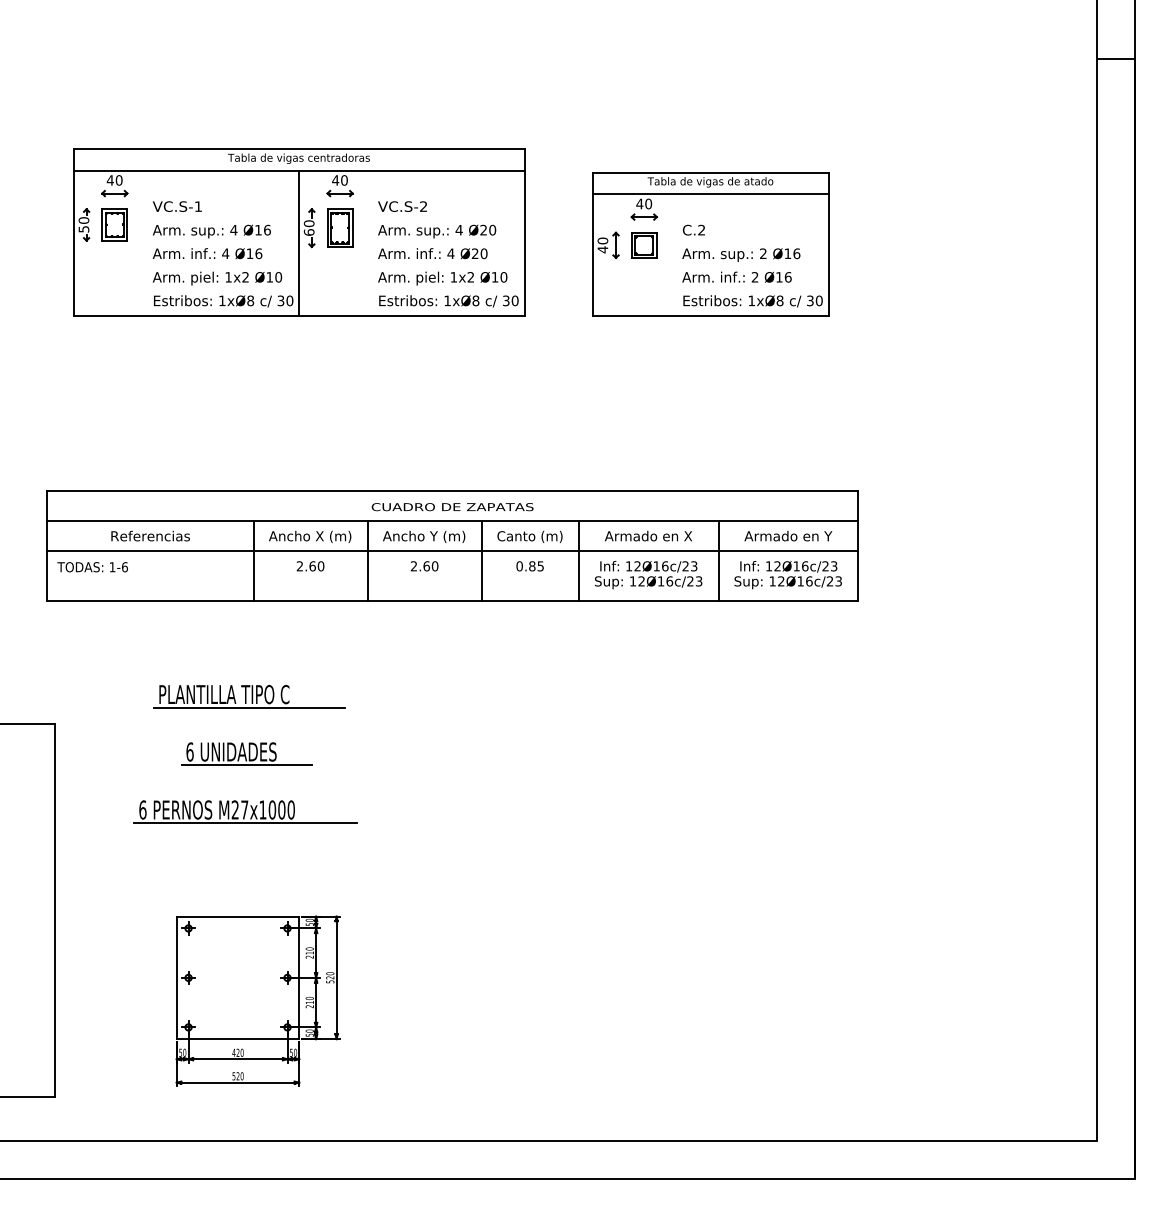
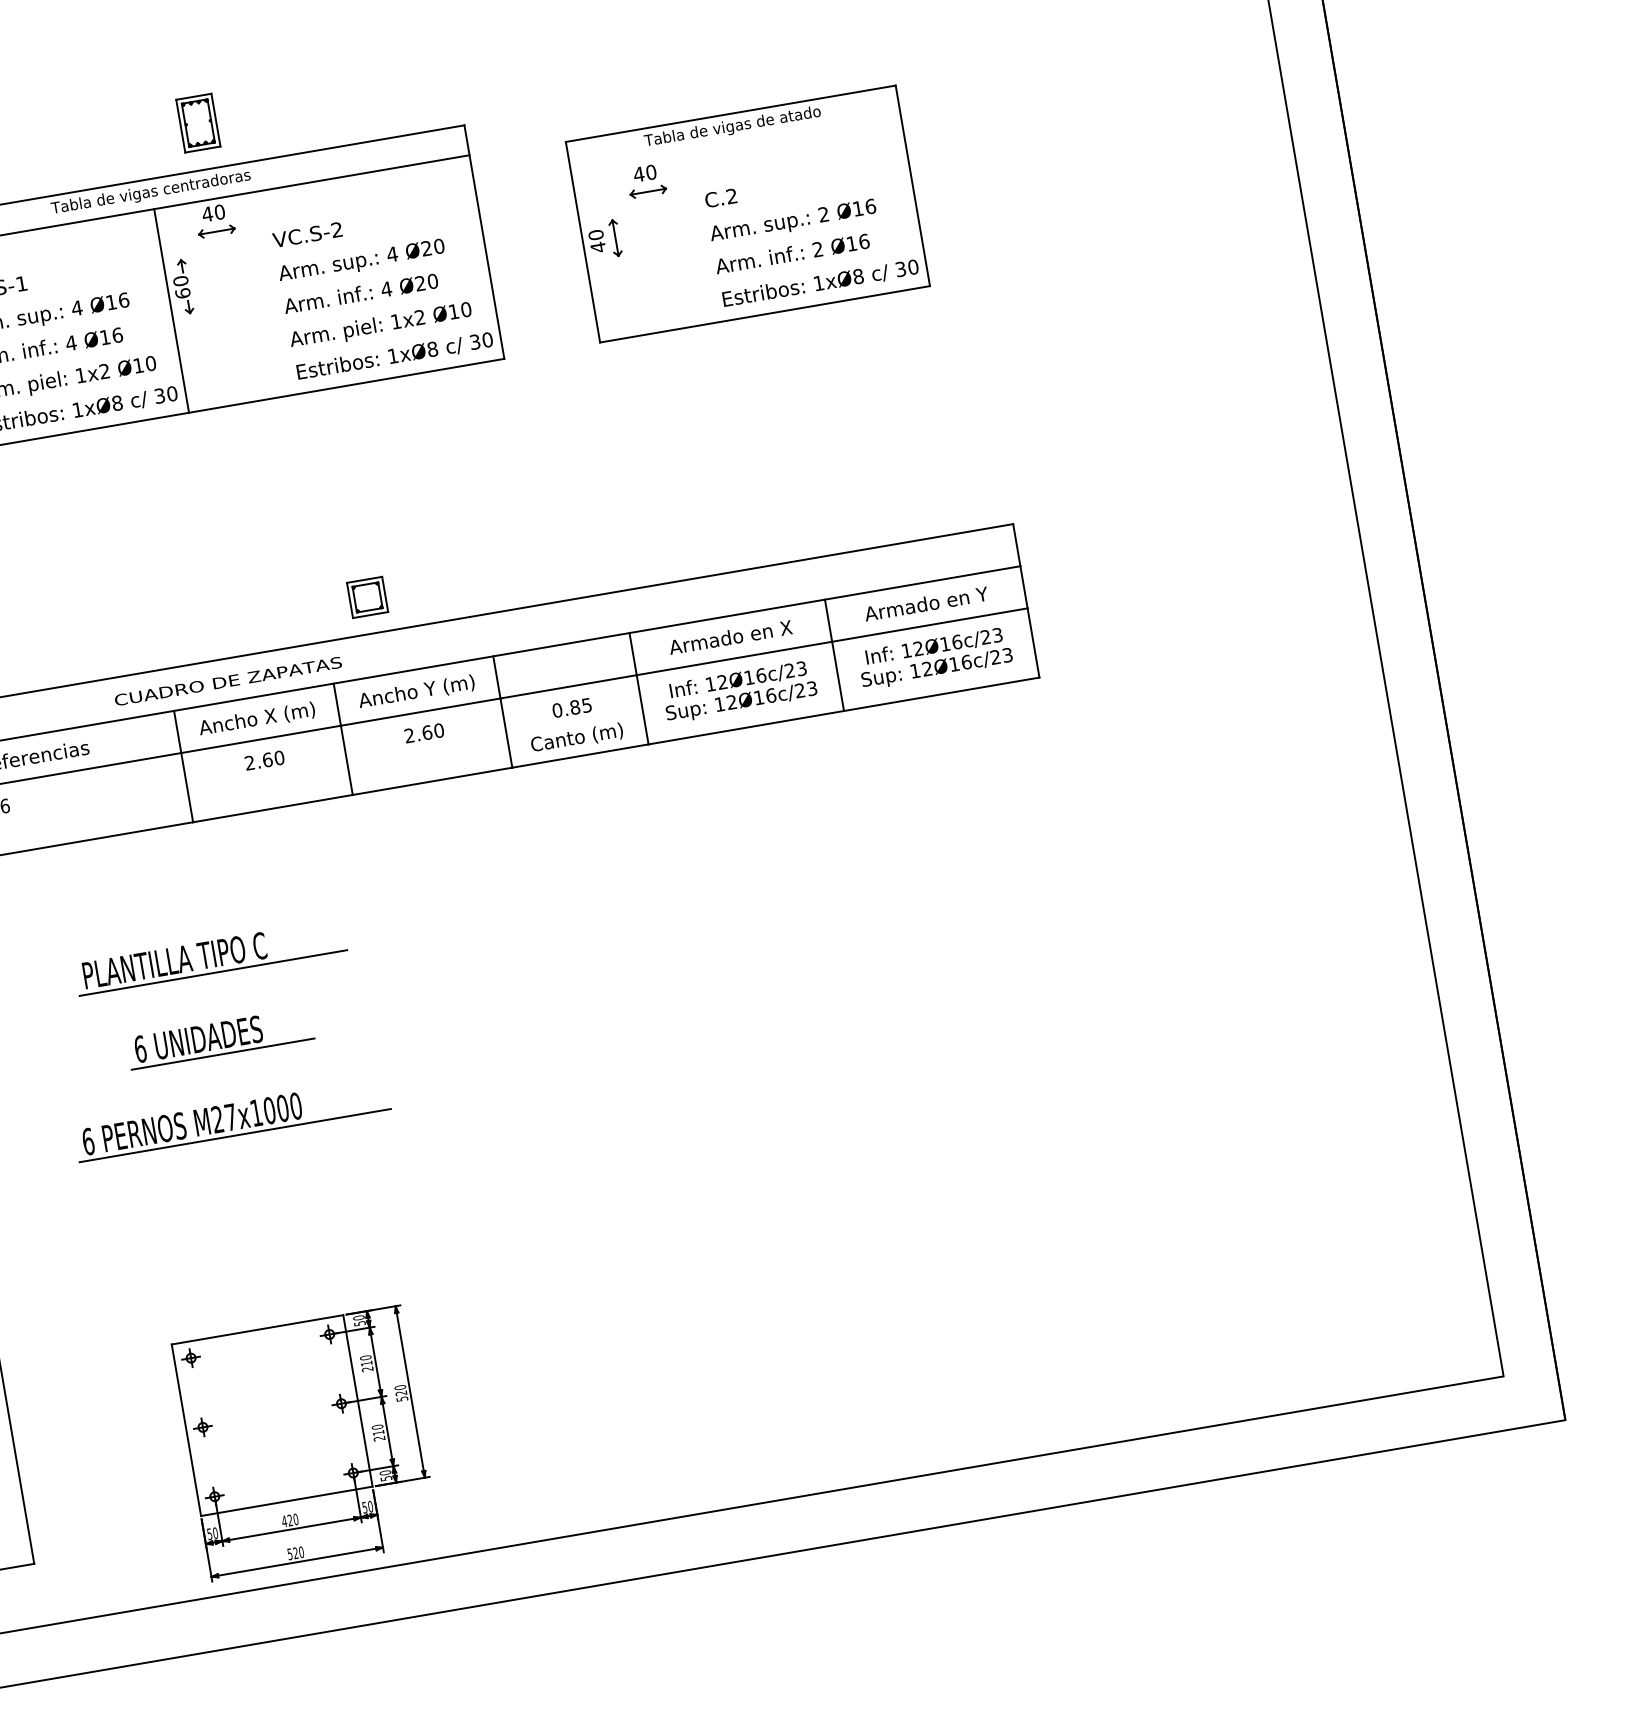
line: (710, 194) -> (735, 144), removed
part: (340, 227) -> (198, 122), moved
part: (644, 245) -> (367, 597), moved
text: (452, 507) -> (228, 681), moved
text: (529, 536) -> (576, 737), moved
part: (257, 1000) -> (304, 1442), moved

